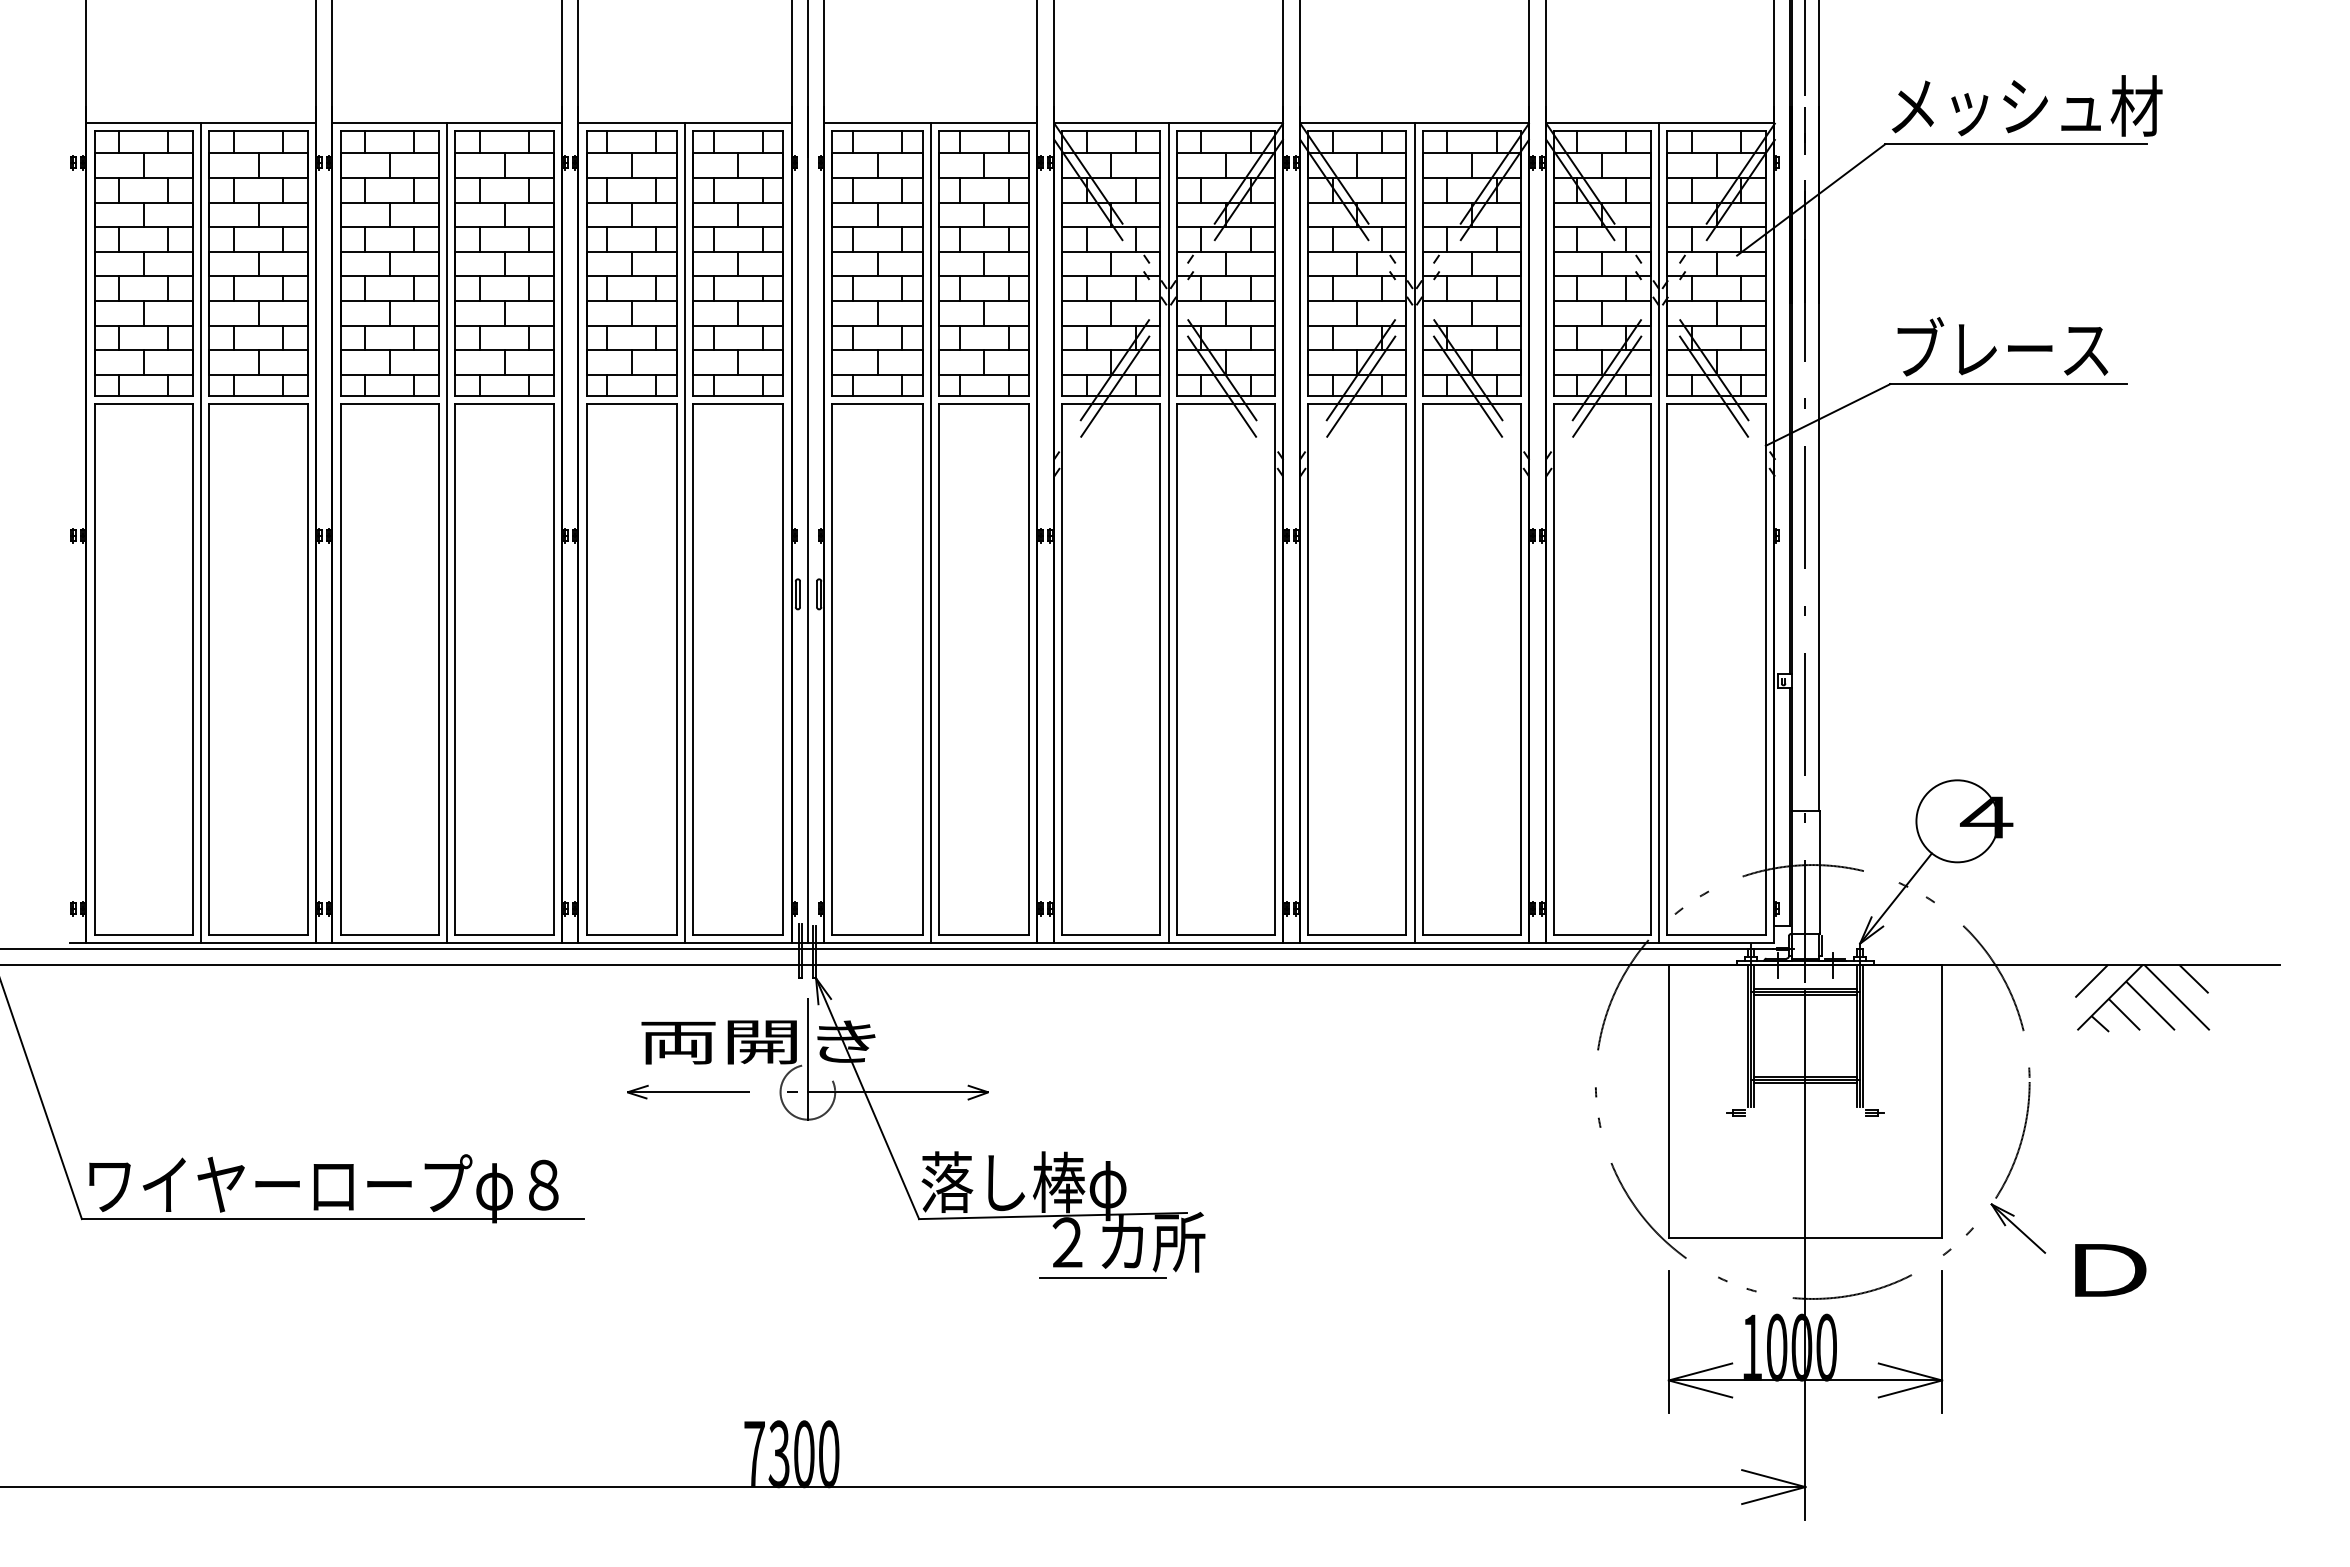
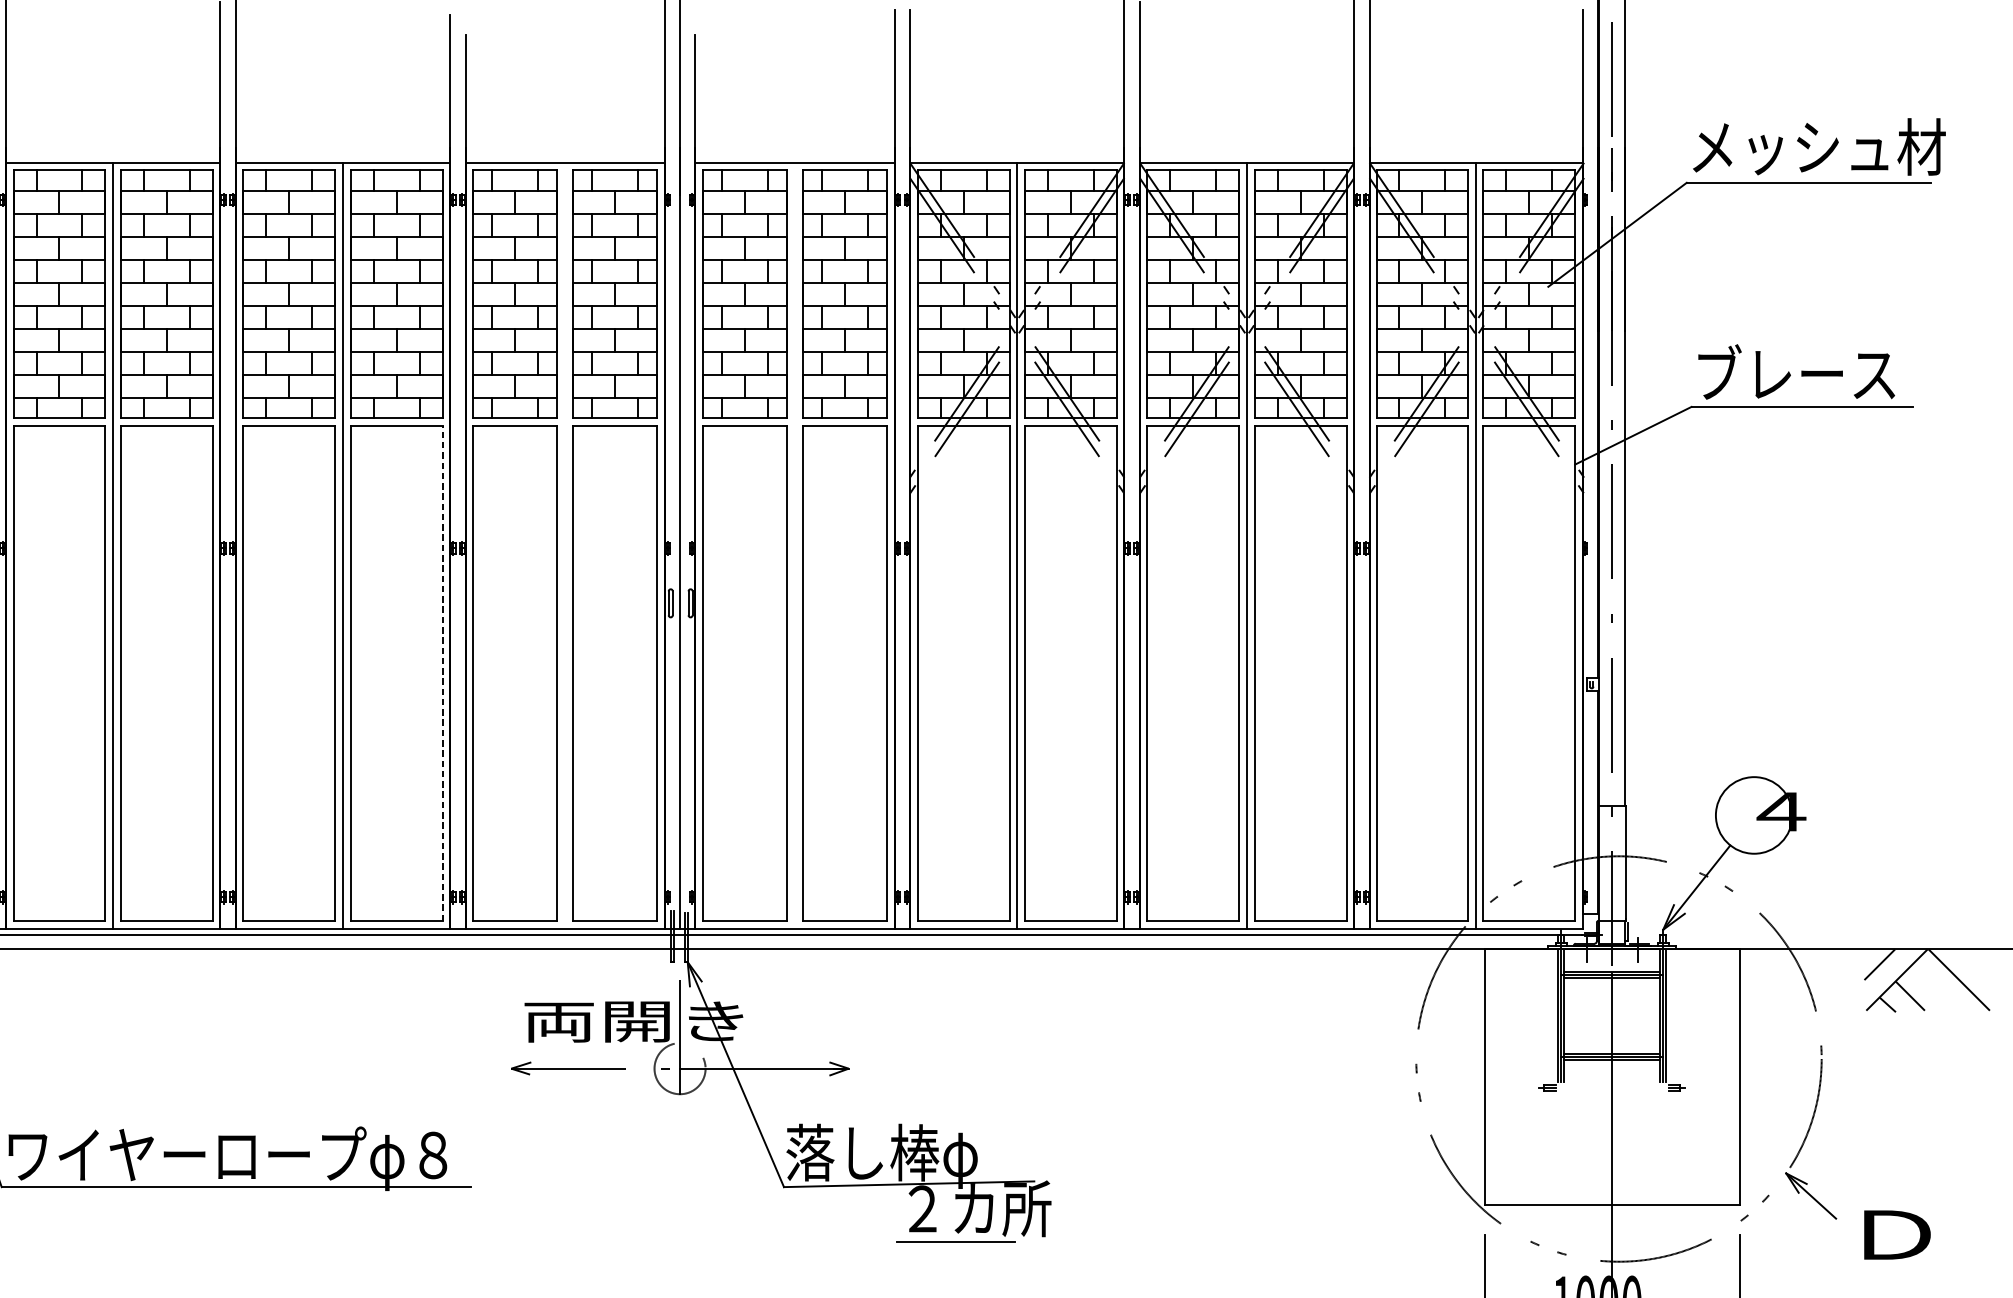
line: (684, 532) -> (564, 545), removed
line: (930, 532) -> (794, 545), removed
line: (553, 669) -> (442, 673), solid -> dashed
line: (2193, 978) -> (1974, 962), removed
line: (2150, 1005) -> (1934, 987), removed

